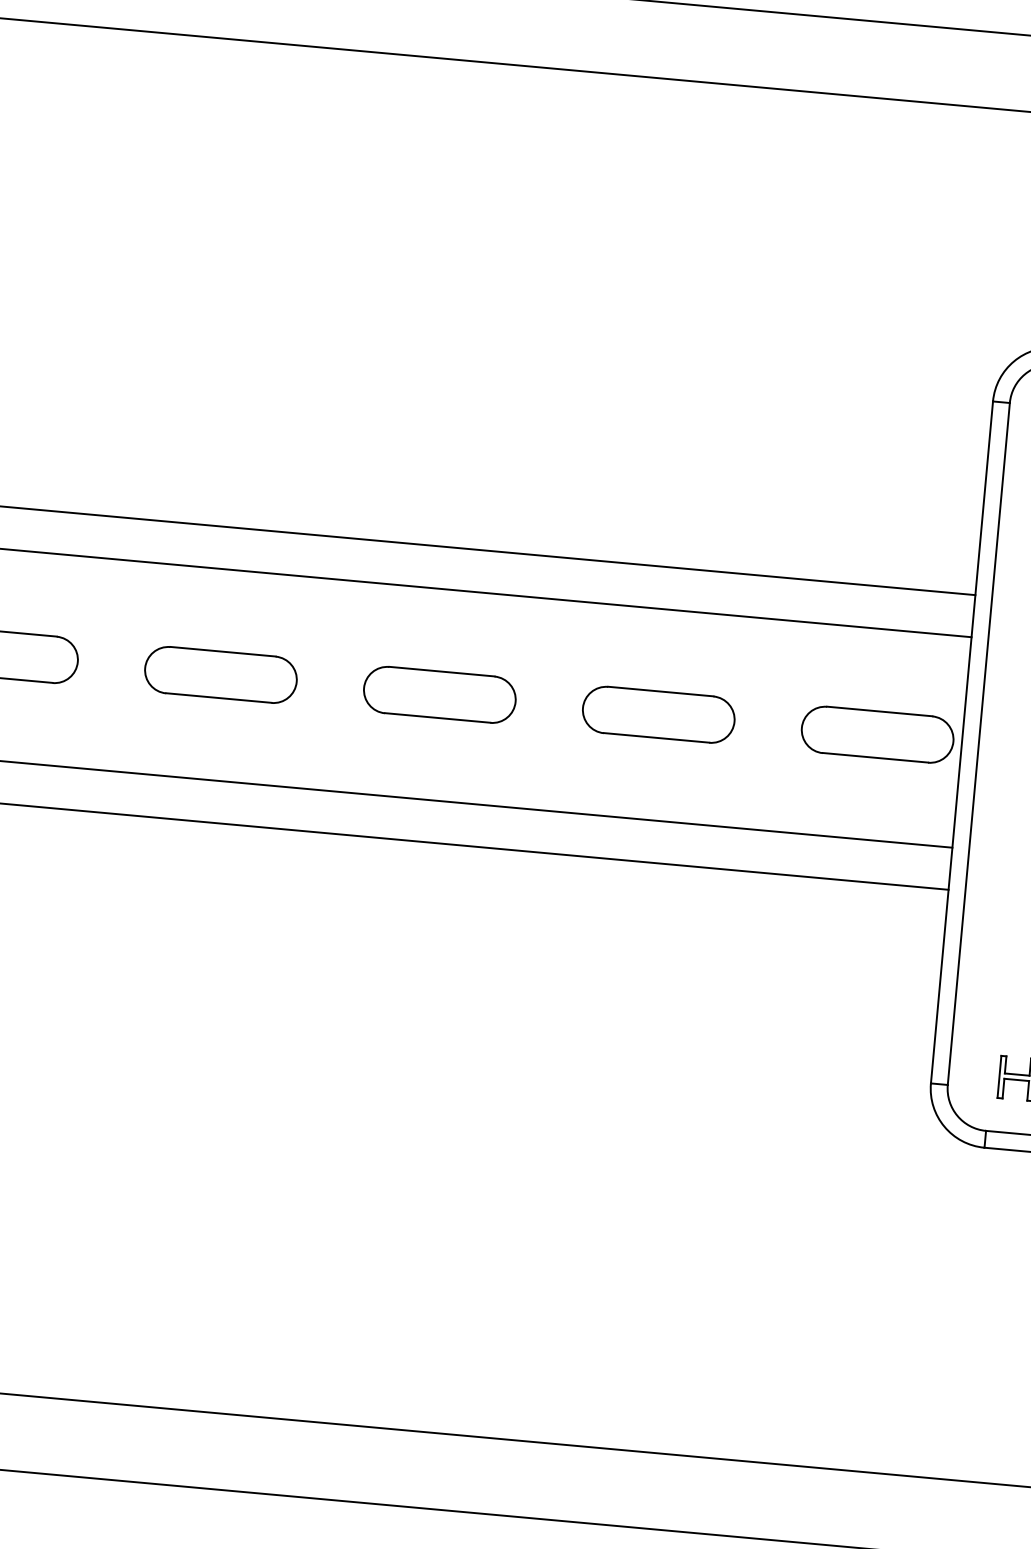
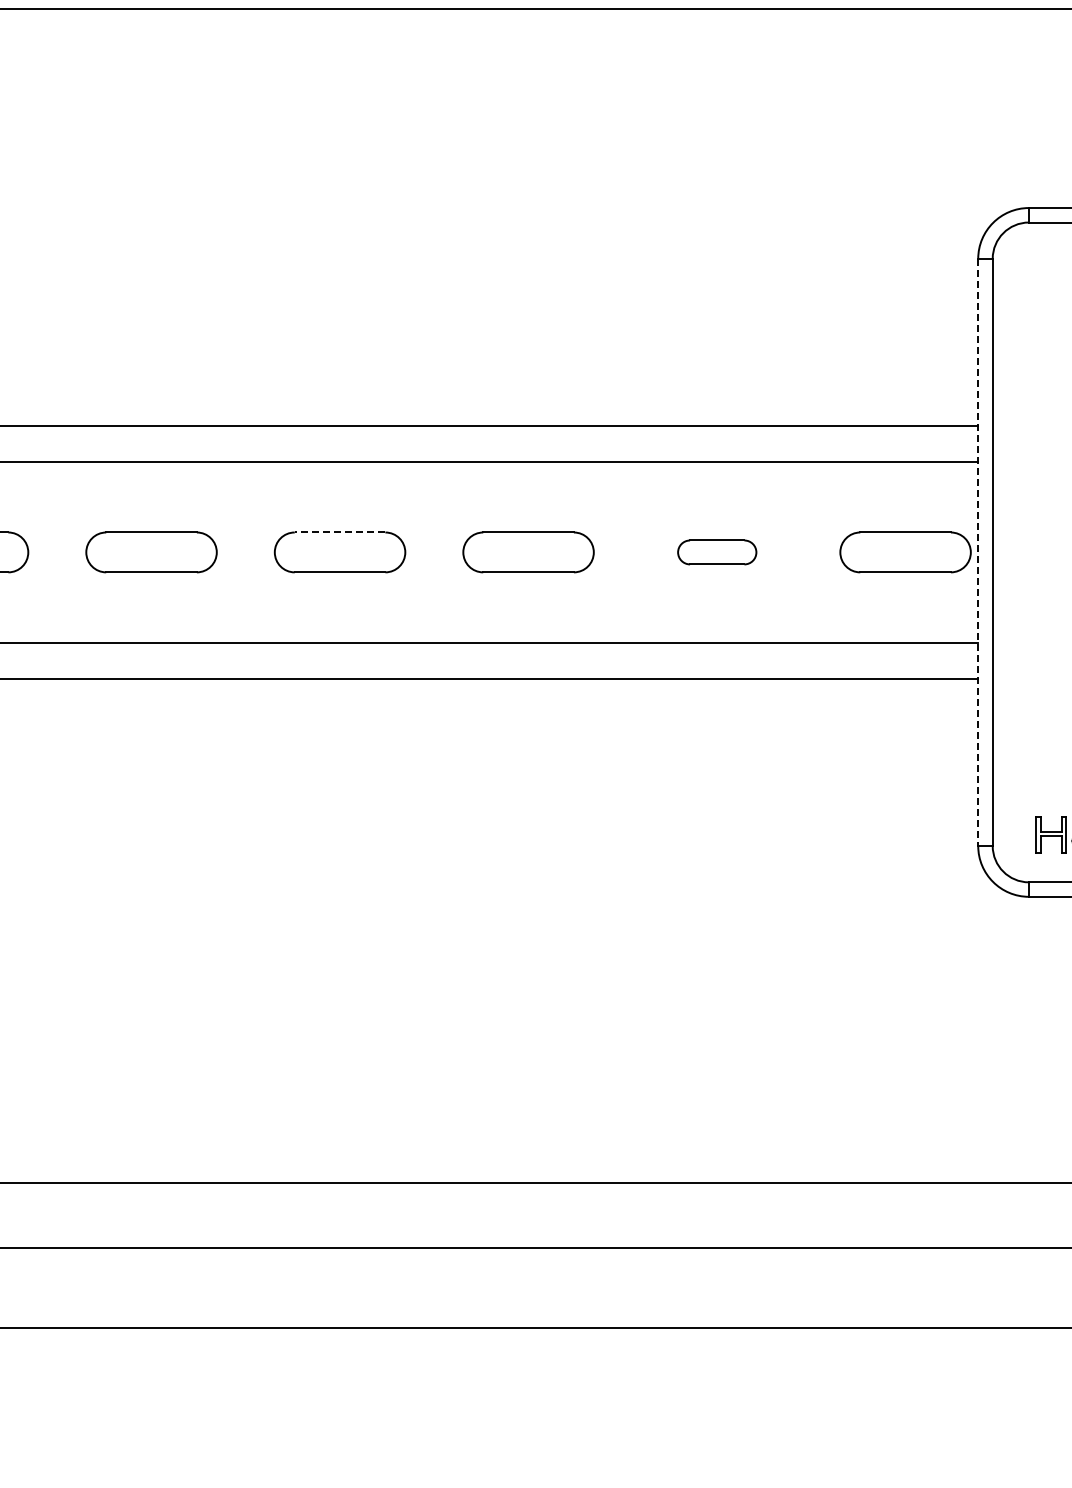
line: (222, 651) -> (339, 532), solid -> dashed
part: (659, 714) -> (717, 552), size x0.6
line: (962, 742) -> (978, 552), solid -> dashed

